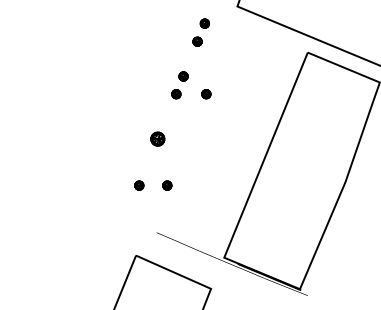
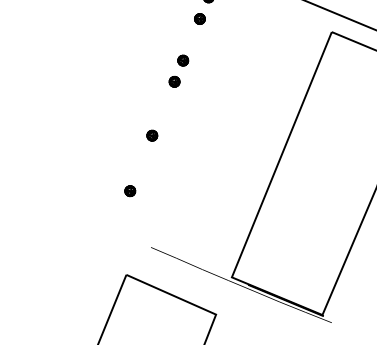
part: (206, 94) -> (210, 82), removed
part: (157, 139) -> (152, 135), size x0.62
part: (167, 185) -> (164, 191), removed

